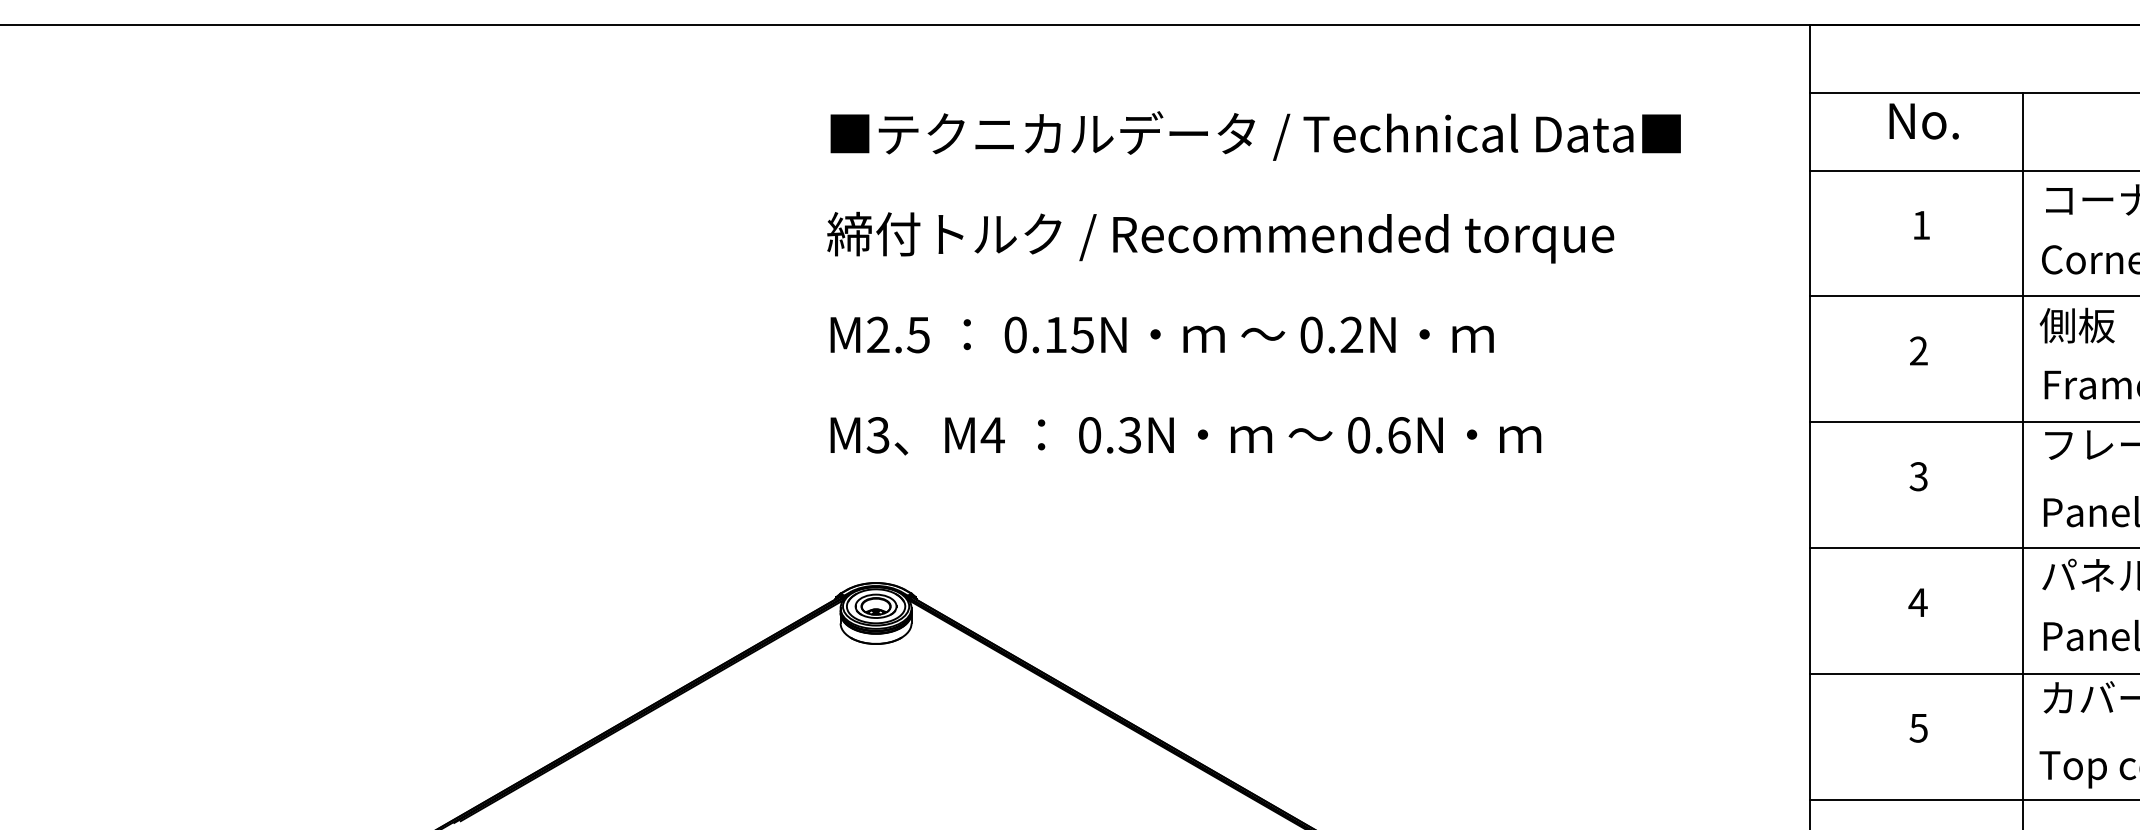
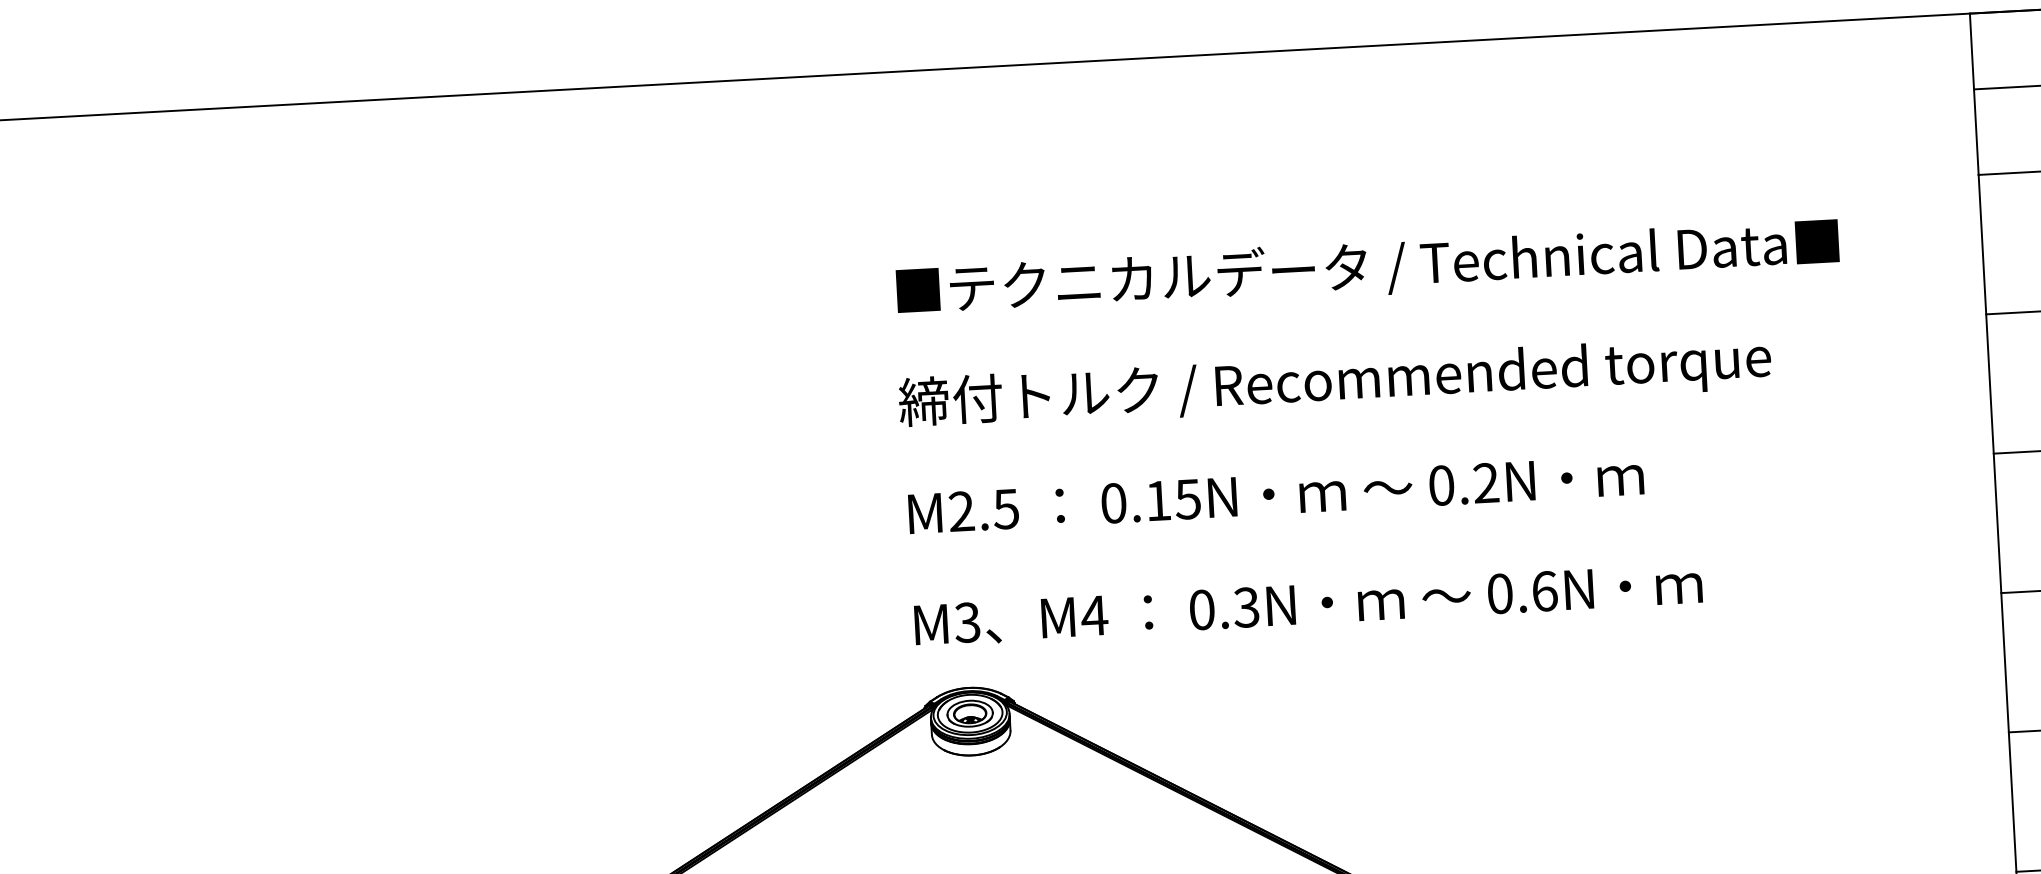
text: (1253, 283) -> (1374, 432), moved

